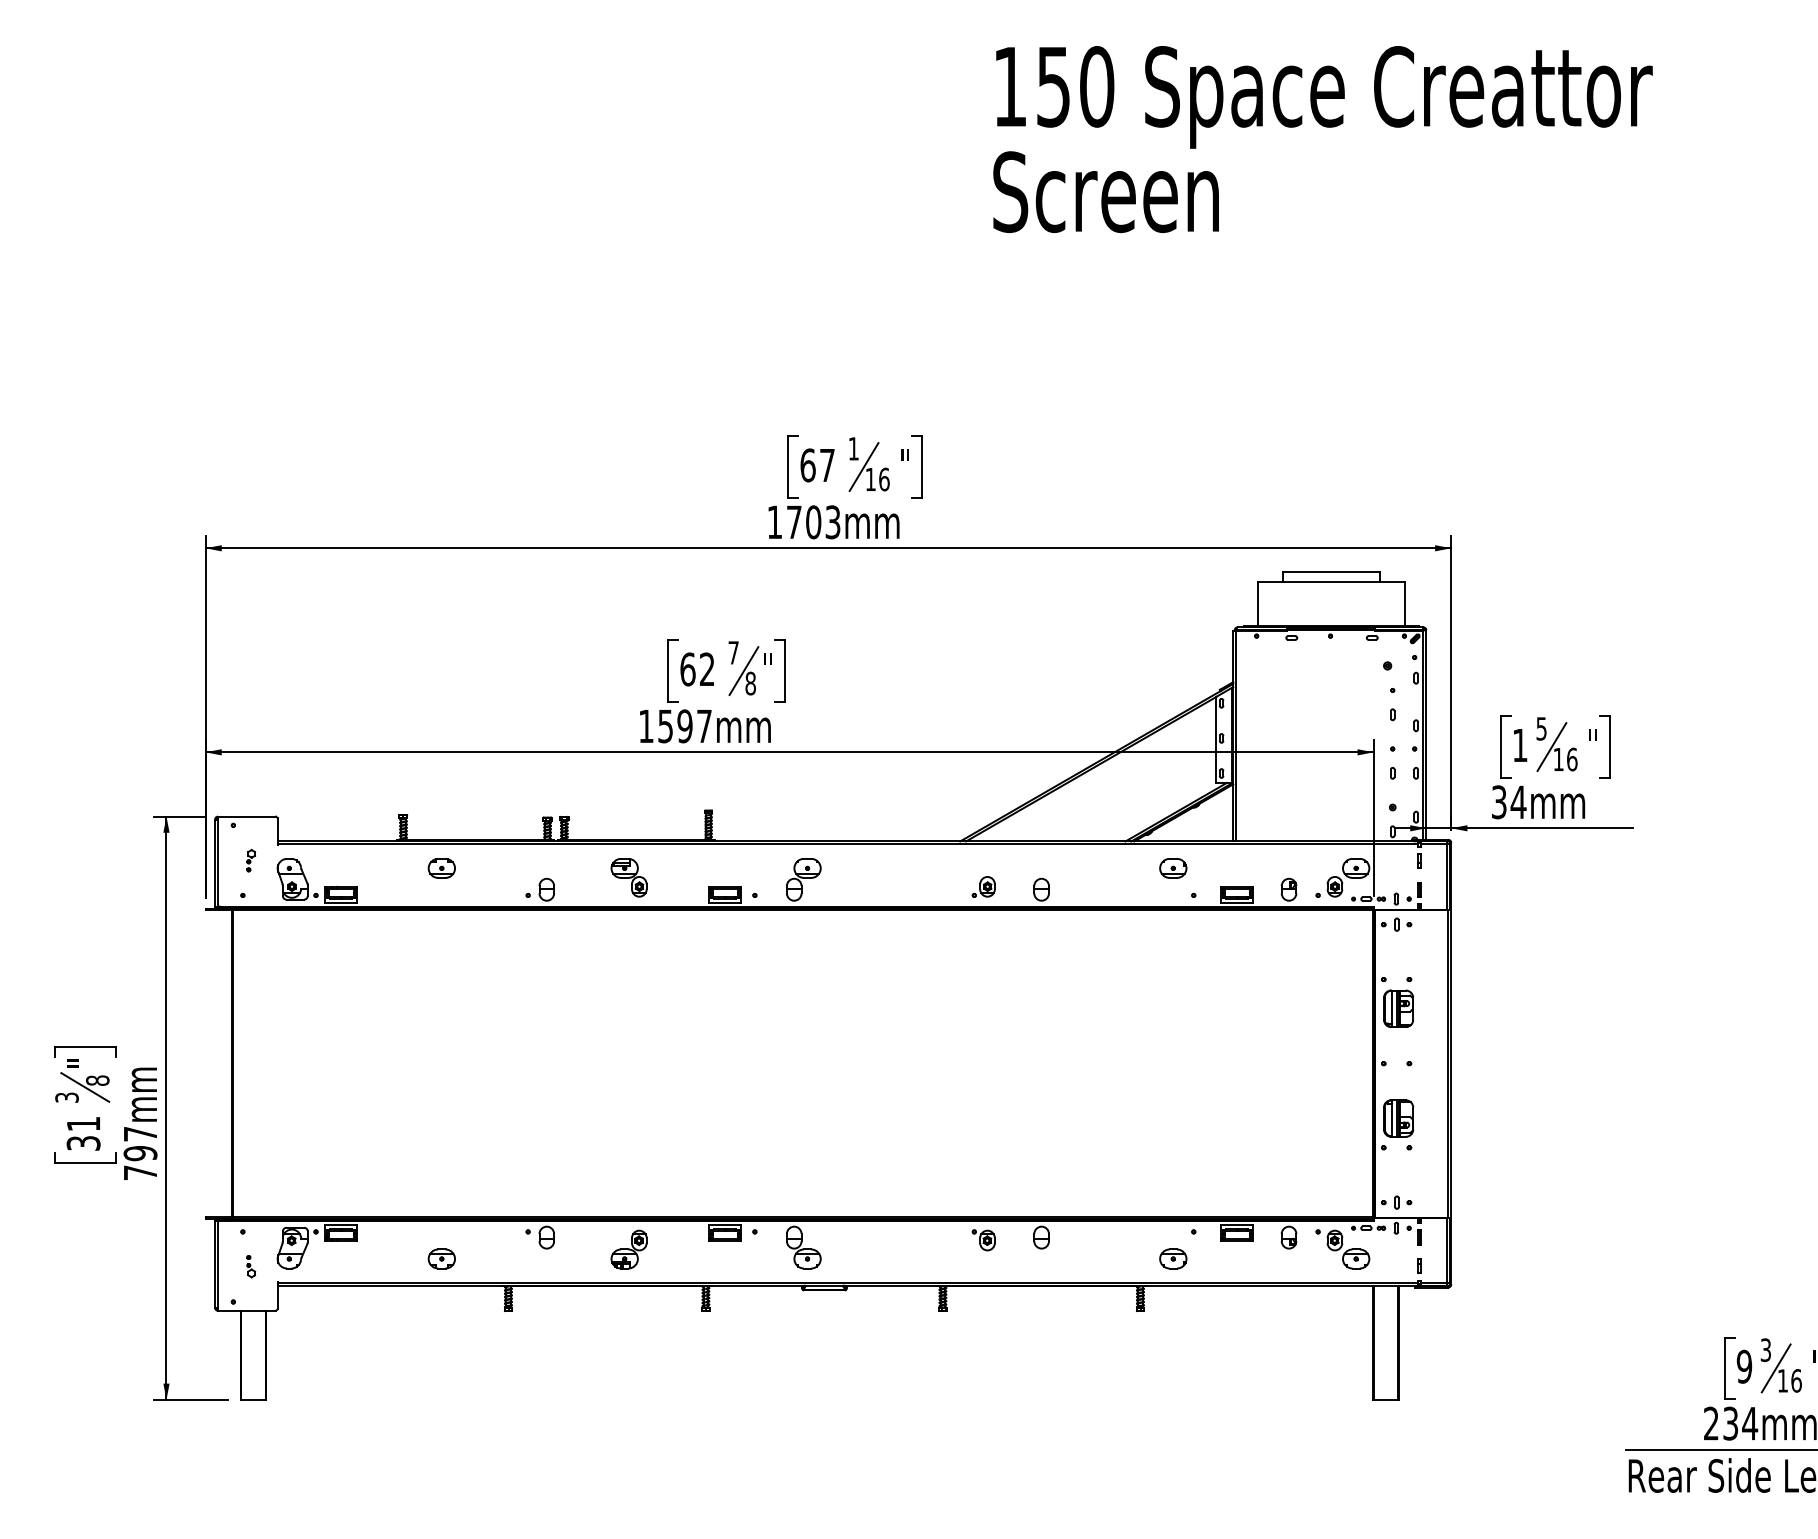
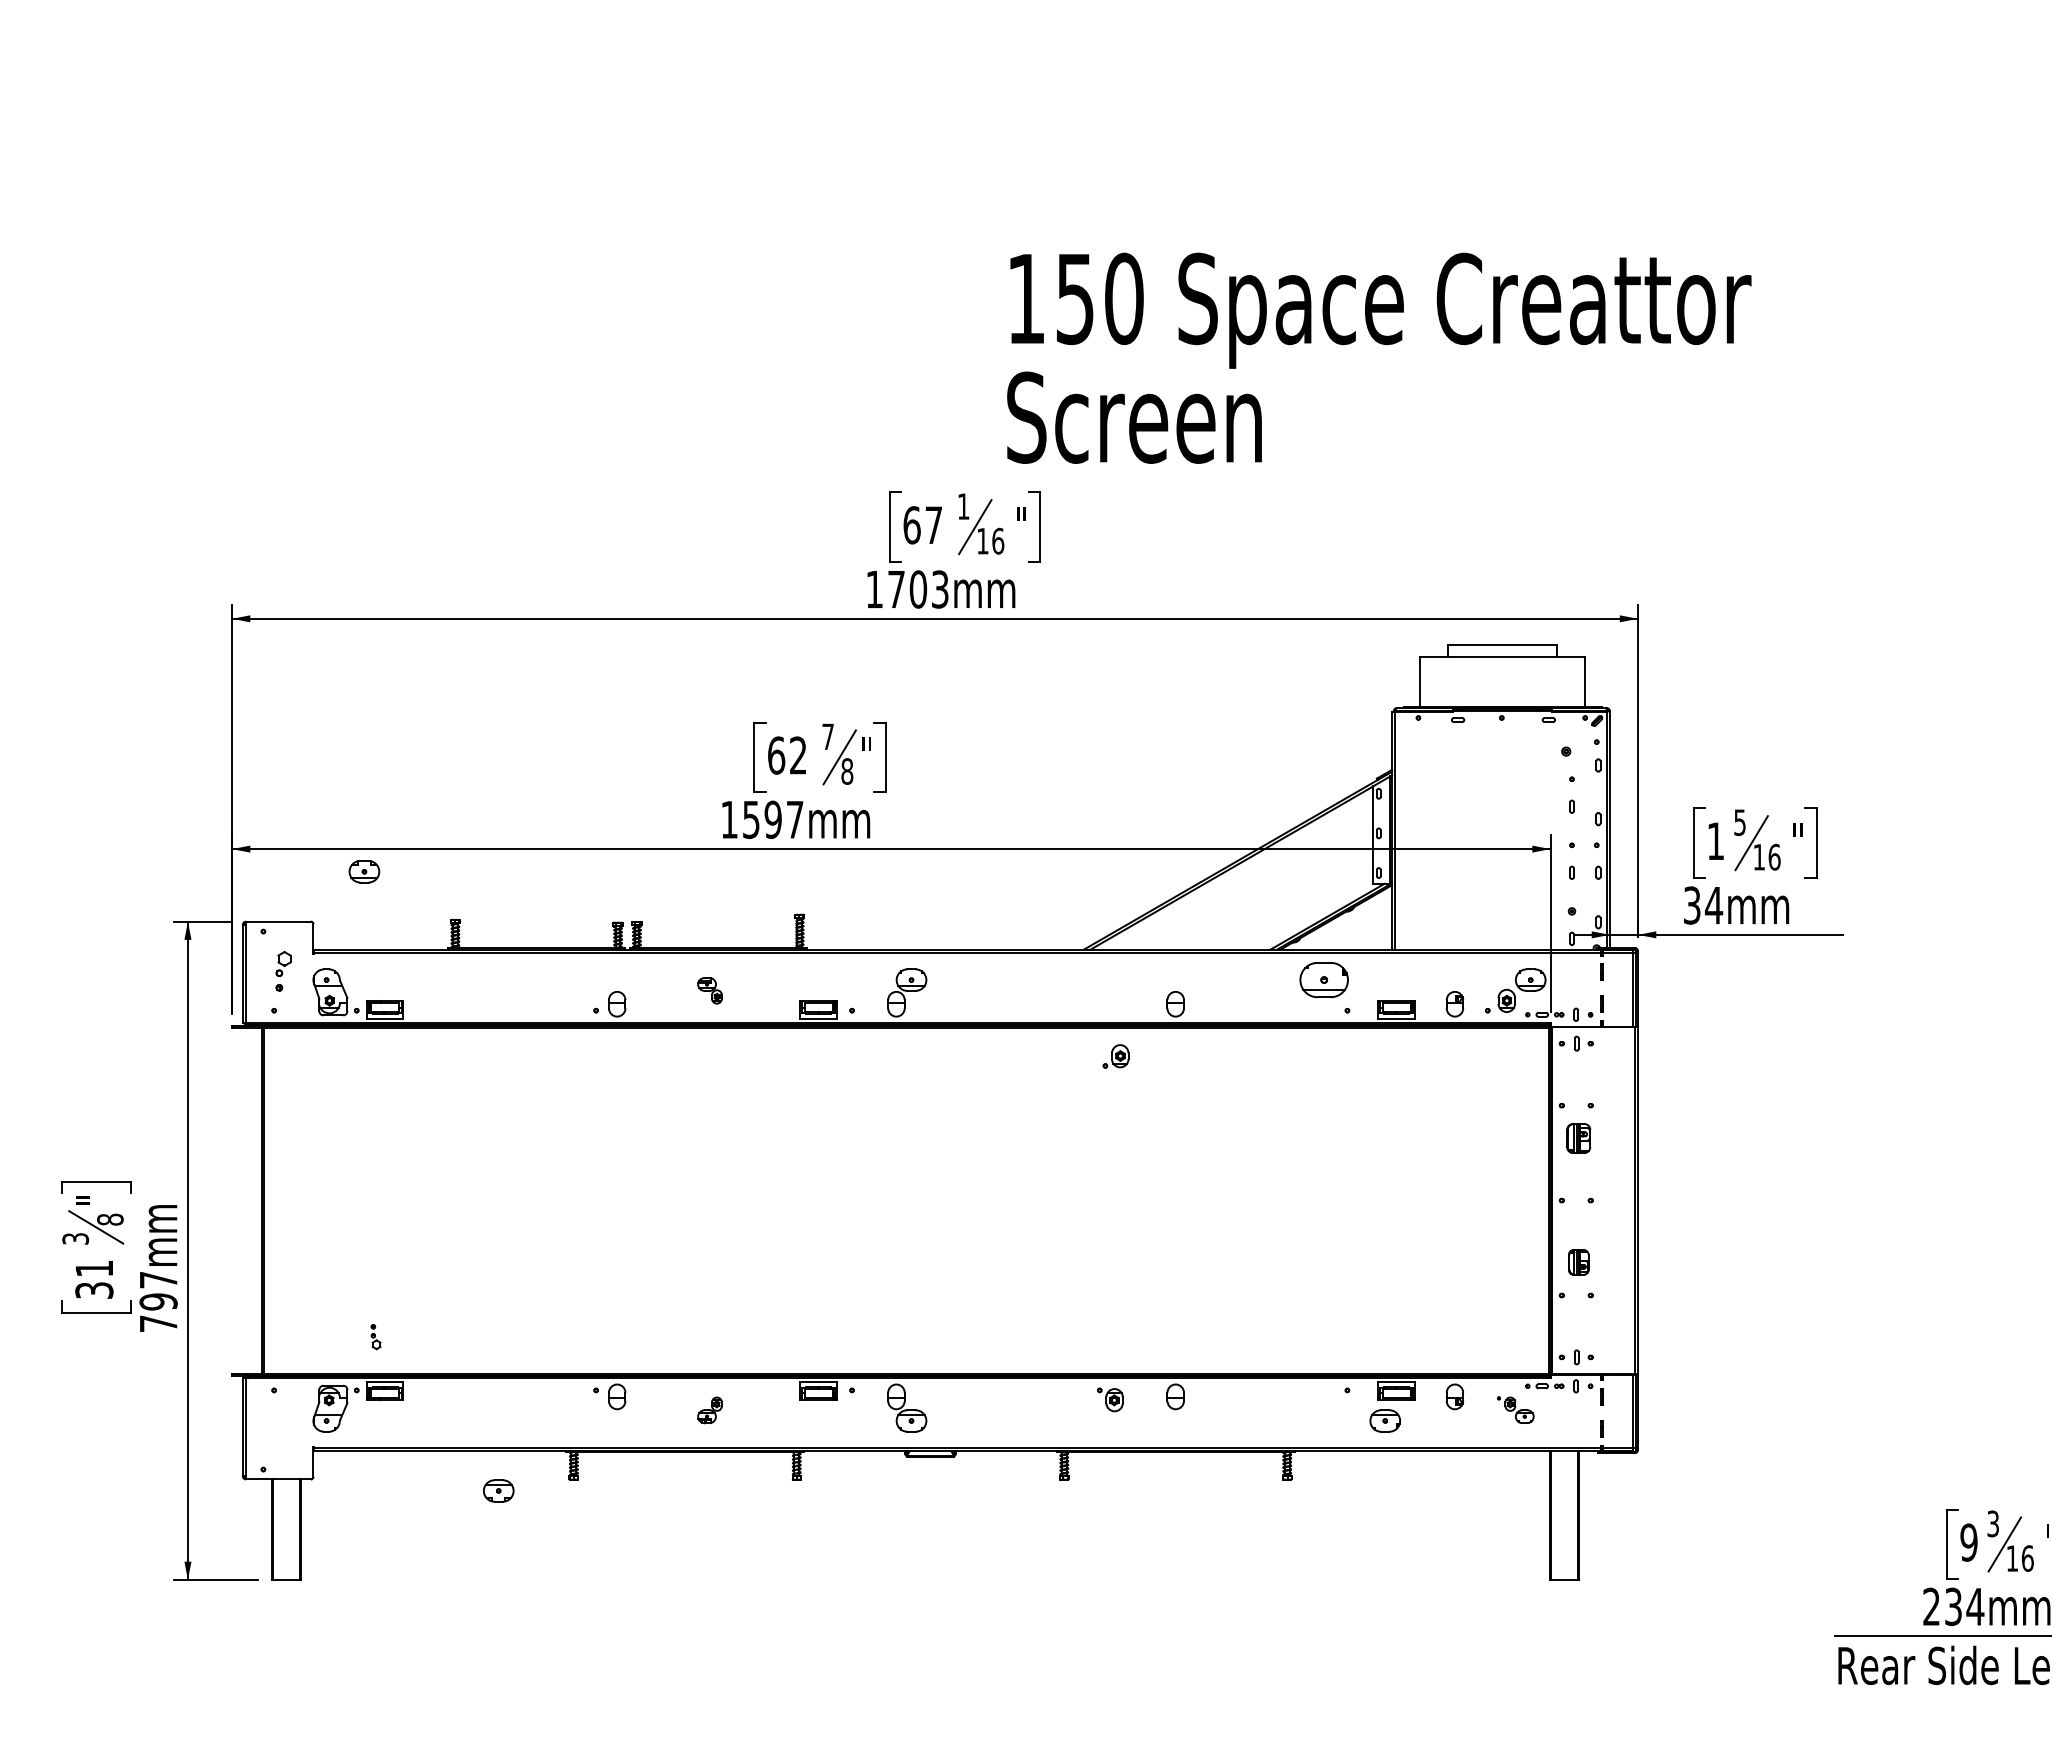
text: (1322, 139) -> (1378, 358), moved
part: (250, 860) -> (282, 971), size x1.6
part: (441, 868) -> (364, 871), moved
part: (1173, 868) -> (1324, 980), size x1.6
part: (628, 877) -> (709, 990), size x0.6
part: (983, 886) -> (1115, 1055), moved
part: (1398, 1008) -> (1578, 1138), size x0.7
part: (1398, 1118) -> (1578, 1262), size x0.6
part: (628, 1249) -> (709, 1410), size x0.6
part: (1342, 1249) -> (1515, 1410), size x0.6
part: (441, 1258) -> (498, 1490), moved
part: (1173, 1258) -> (1385, 1420), moved
part: (251, 1266) -> (376, 1336), moved

